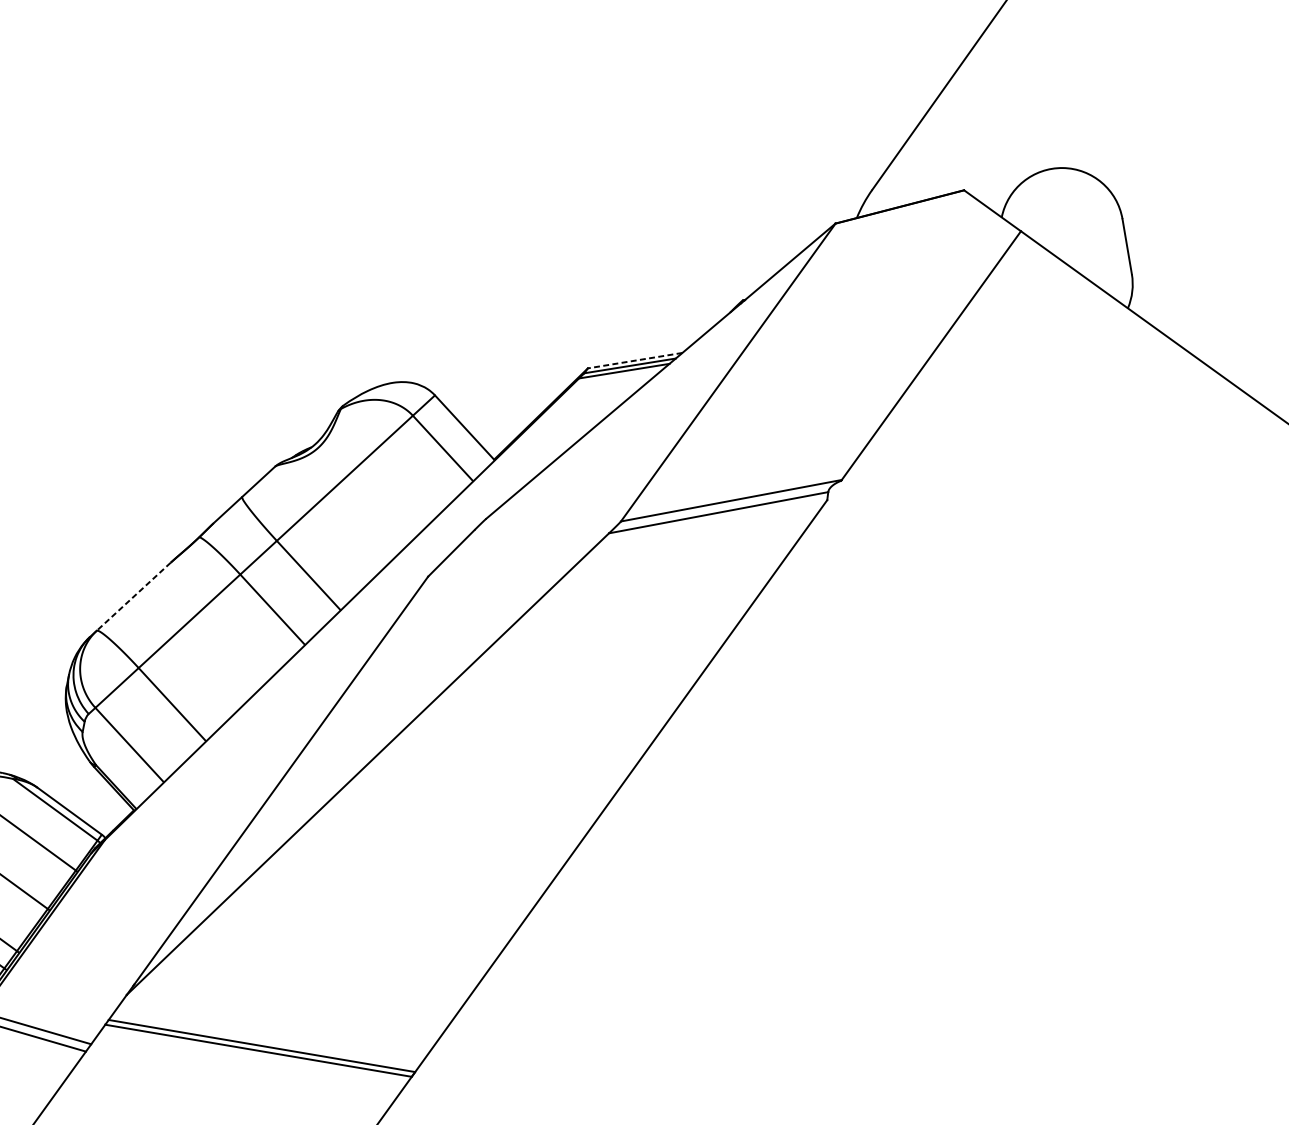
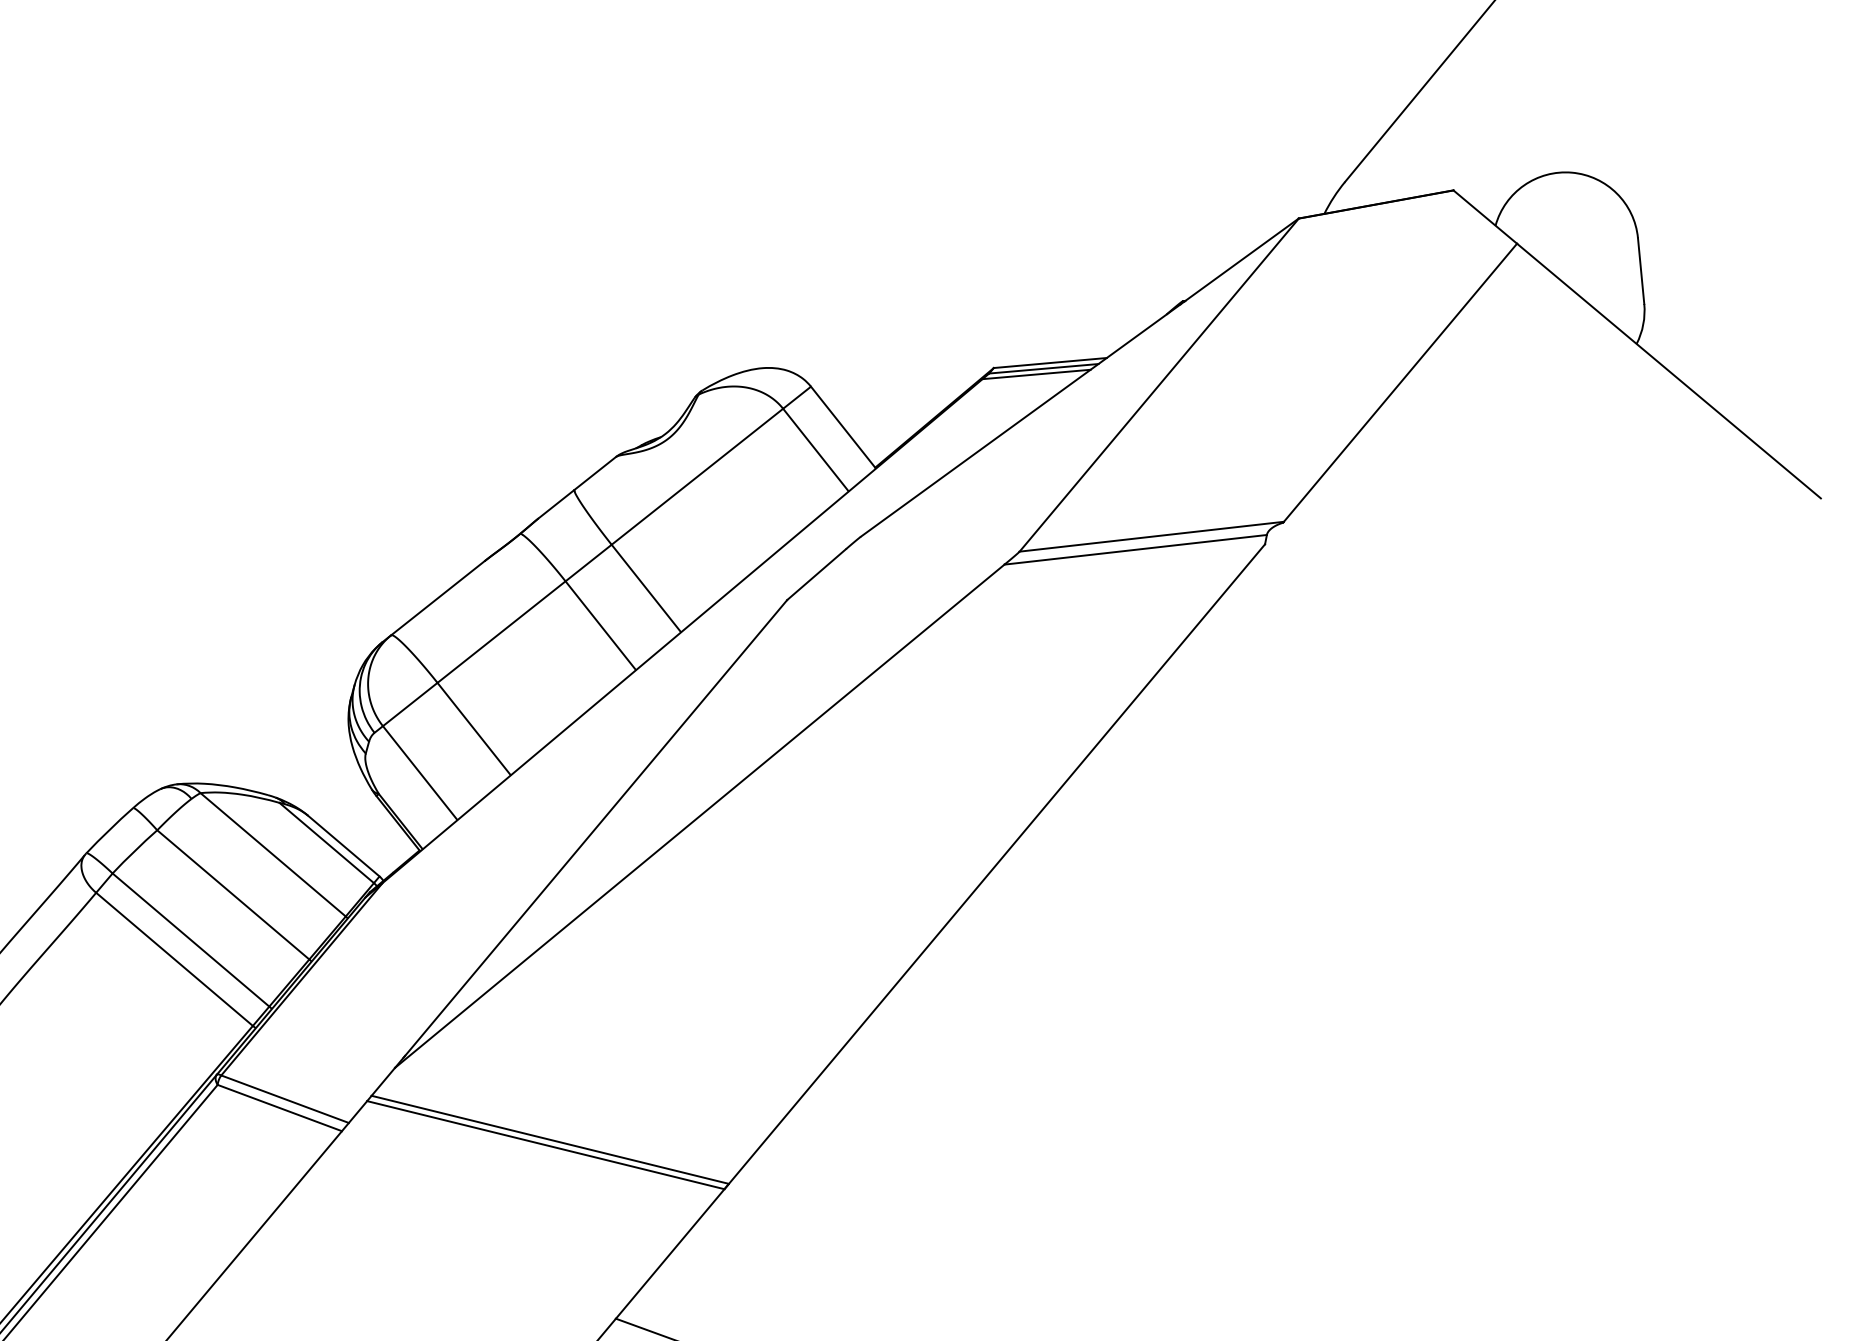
line: (635, 361) -> (1050, 363), dashed -> solid
line: (133, 596) -> (437, 598), dashed -> solid

